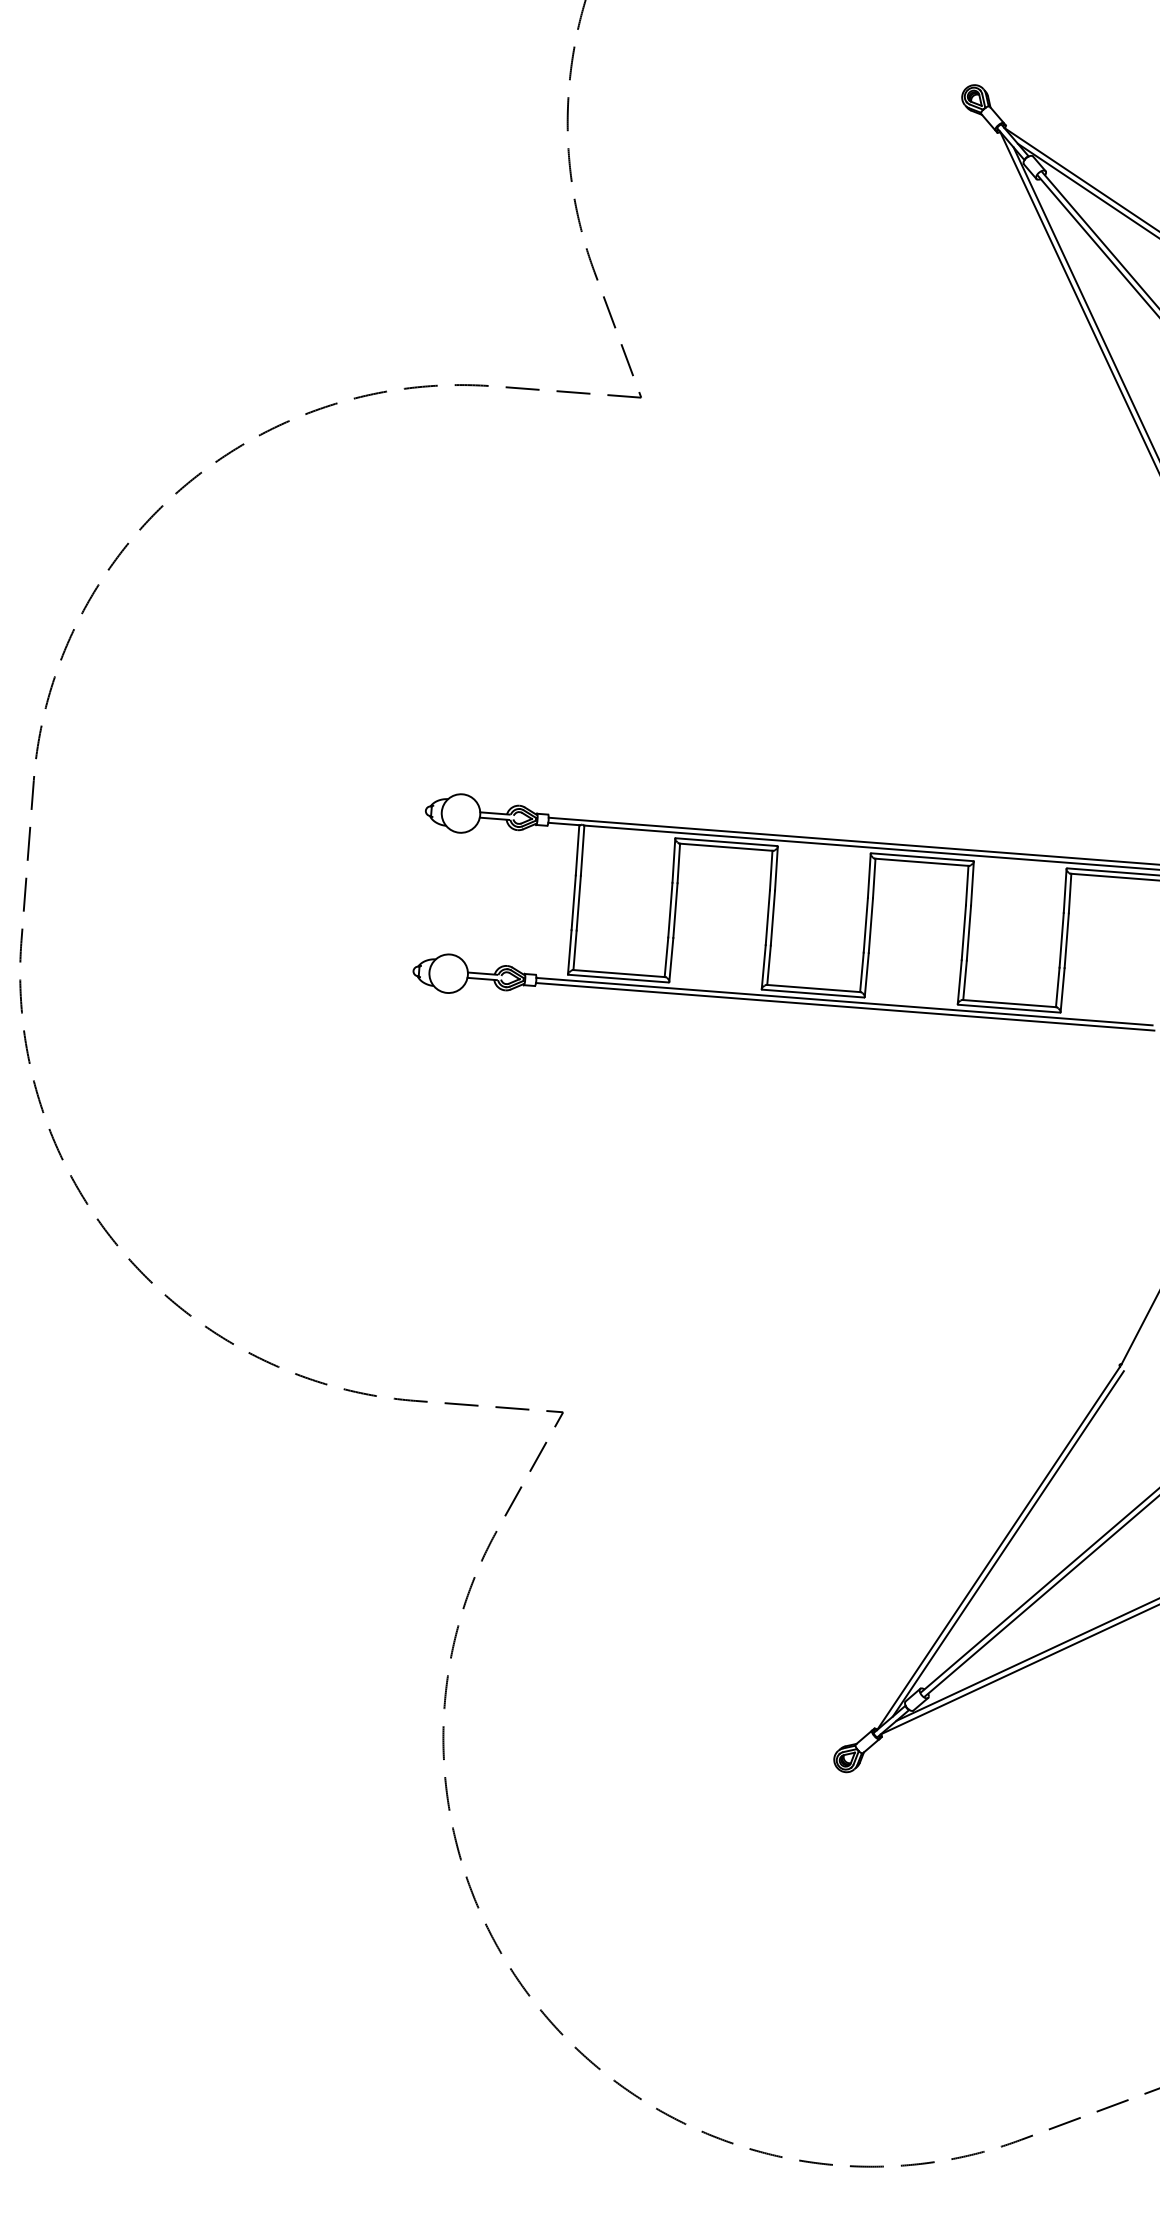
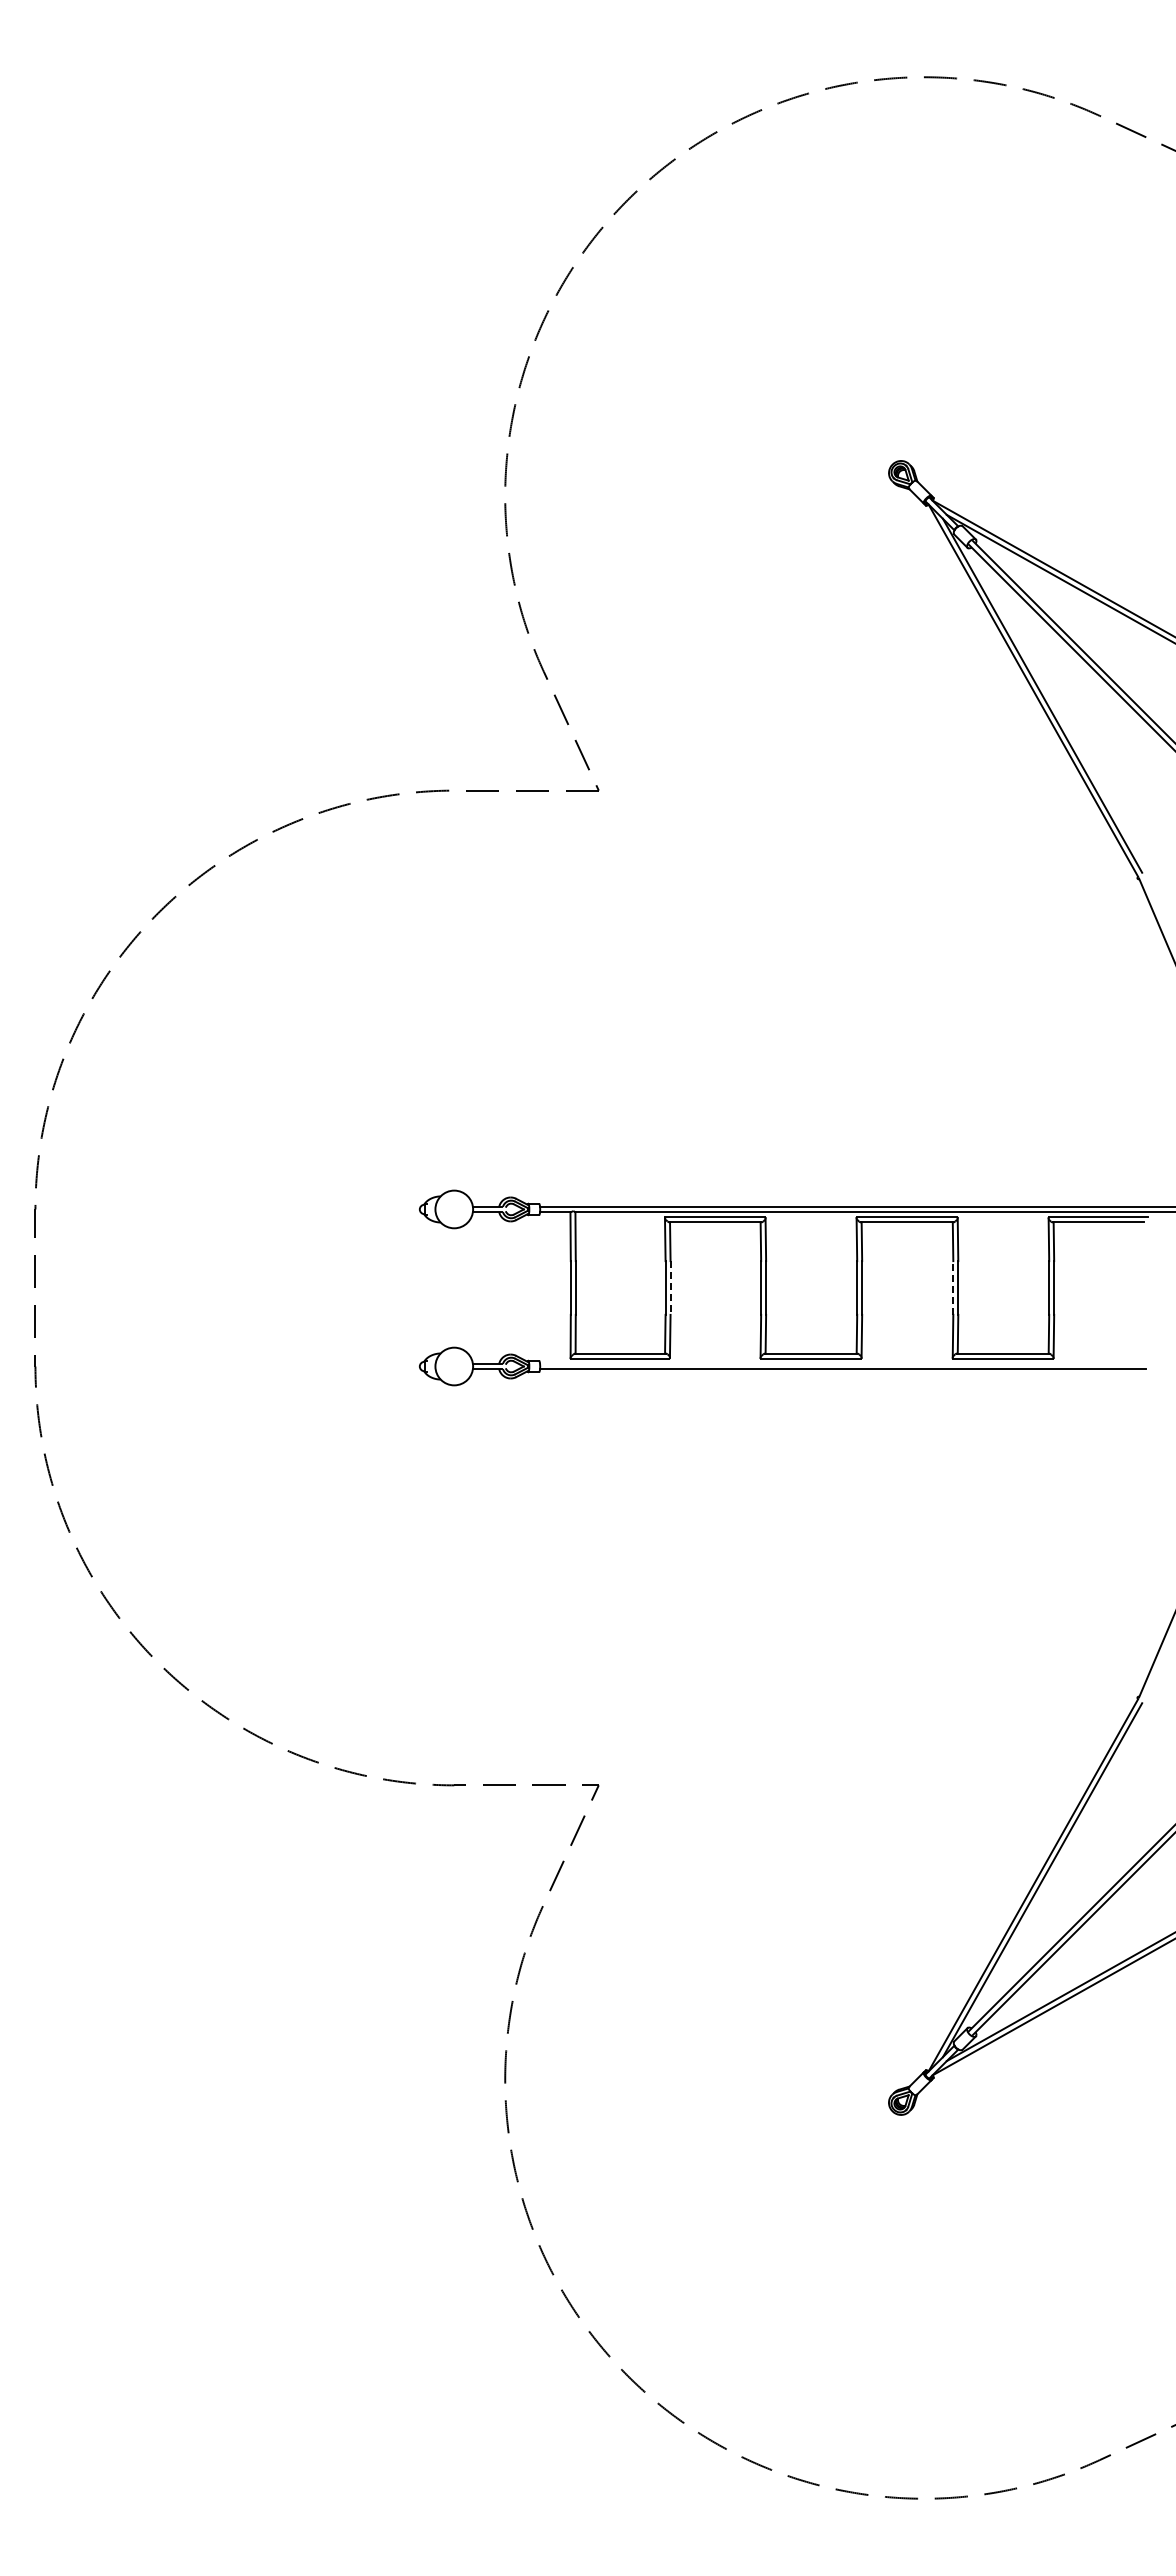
line: (675, 911) -> (670, 1288), solid -> dashed
line: (964, 933) -> (953, 1288), solid -> dashed
line: (844, 1002) -> (842, 1364), removed

